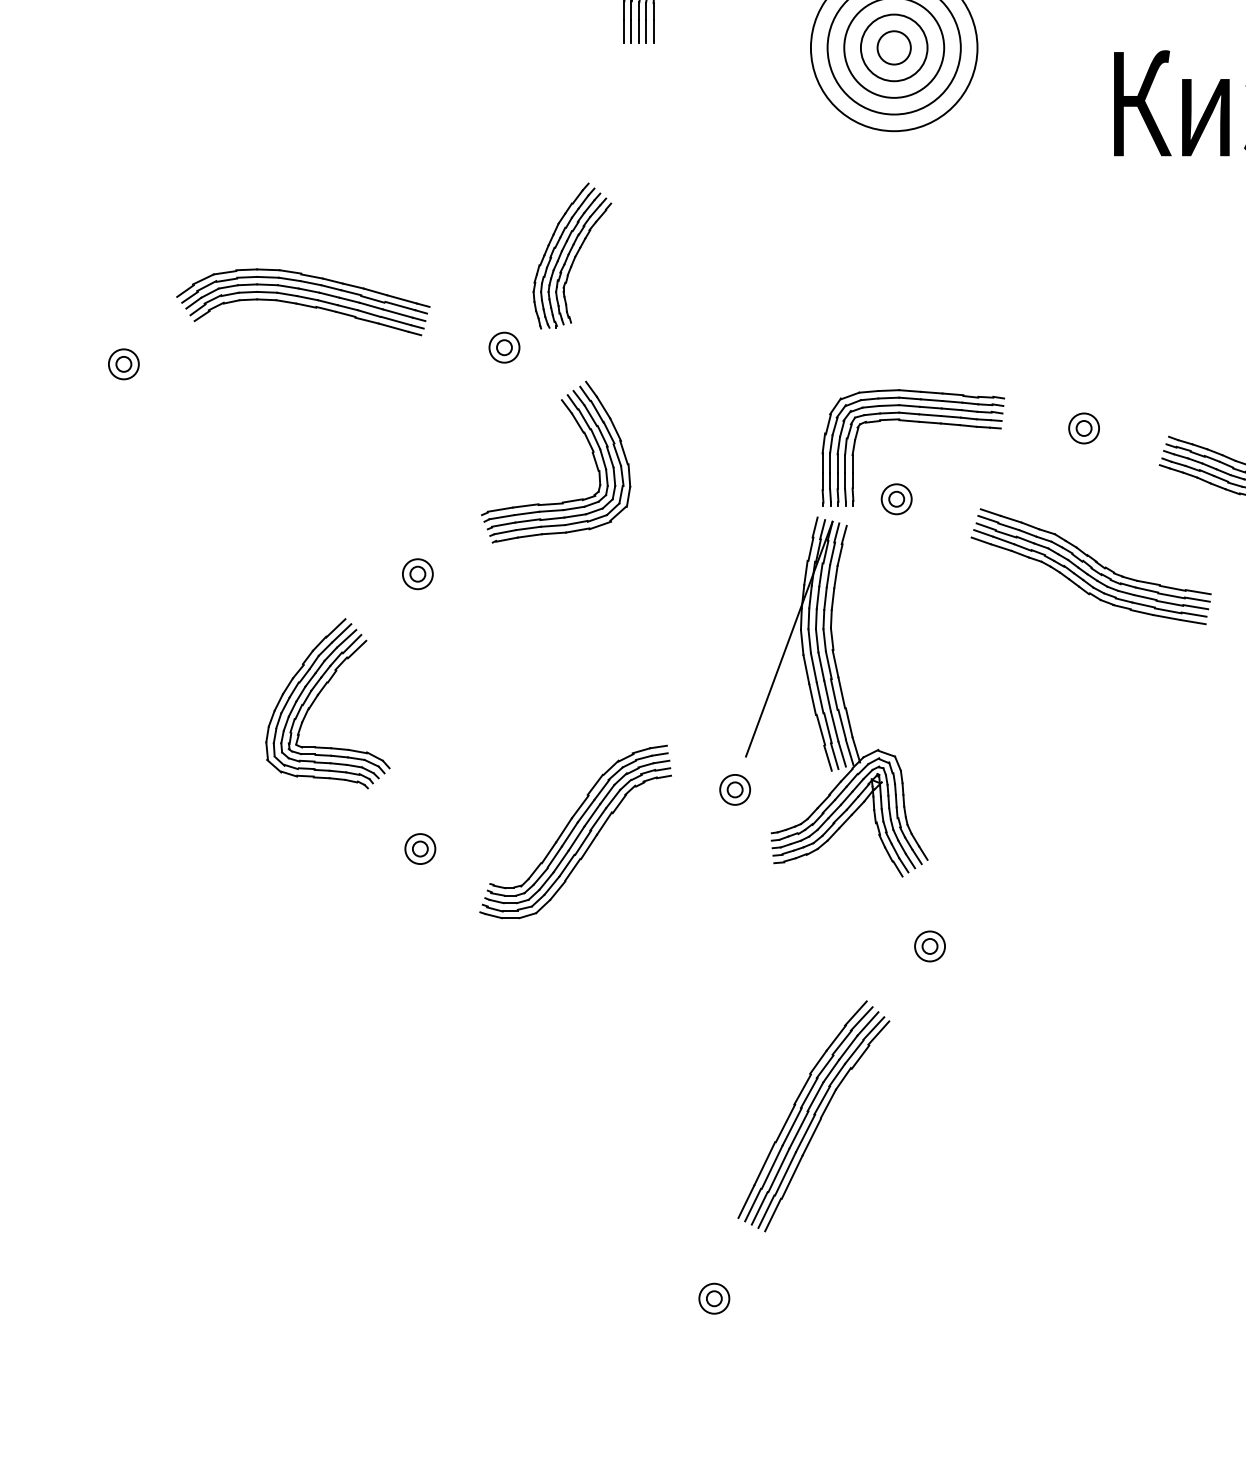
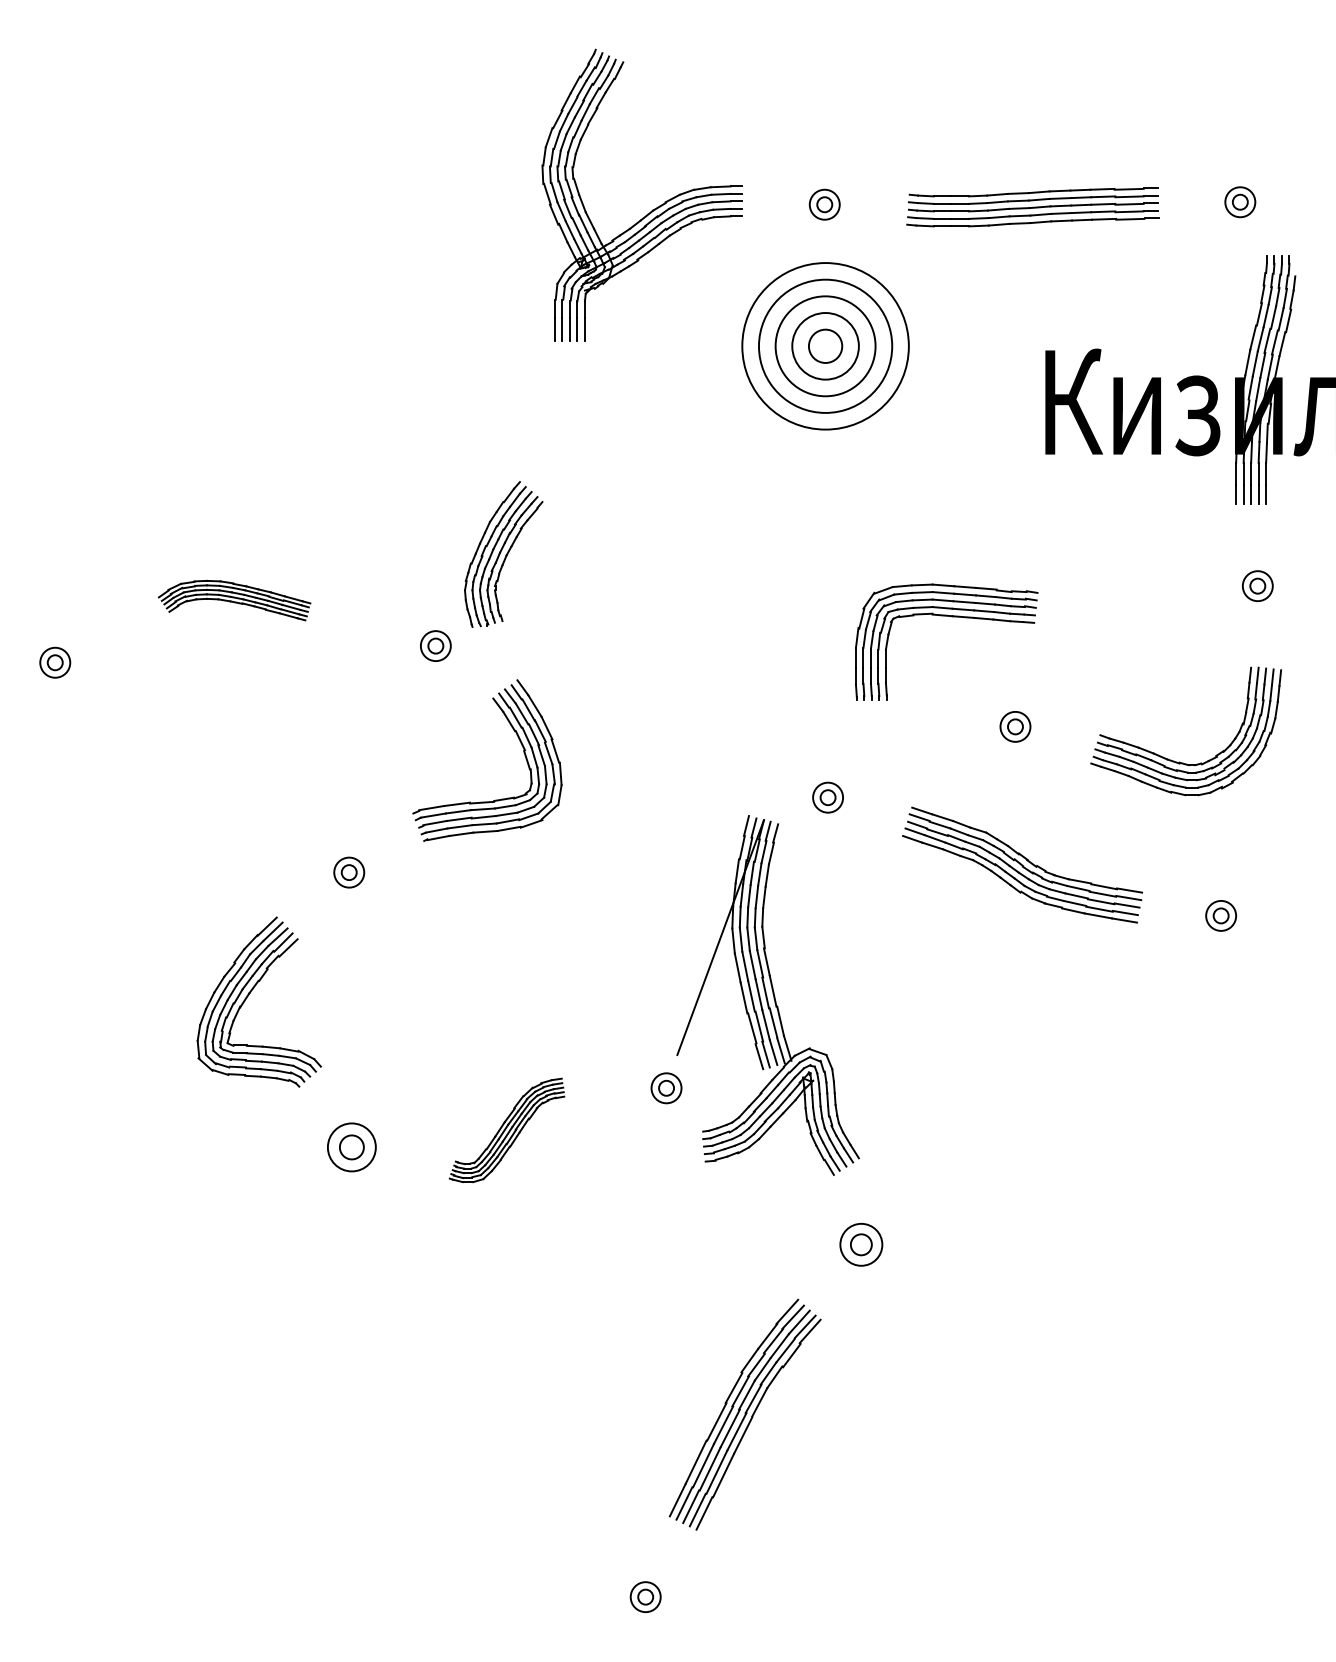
part: (303, 302) -> (234, 600), size x0.6
part: (918, 423) -> (951, 617), moved
part: (575, 832) -> (506, 1130), size x0.6
part: (420, 849) -> (351, 1147), size x1.6
part: (930, 946) -> (861, 1244), size x1.4

